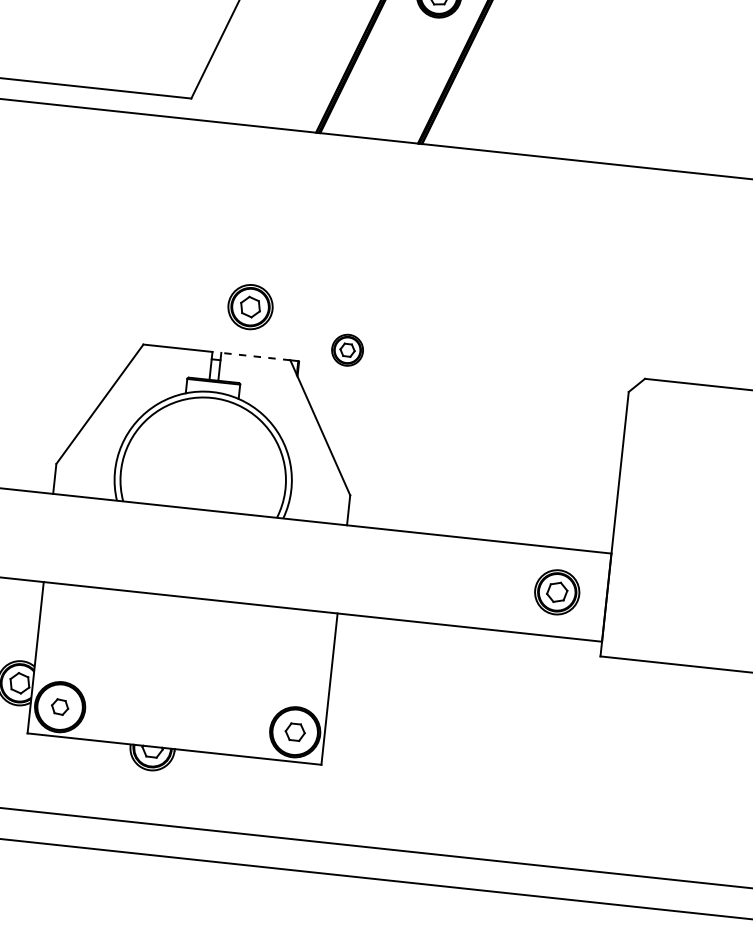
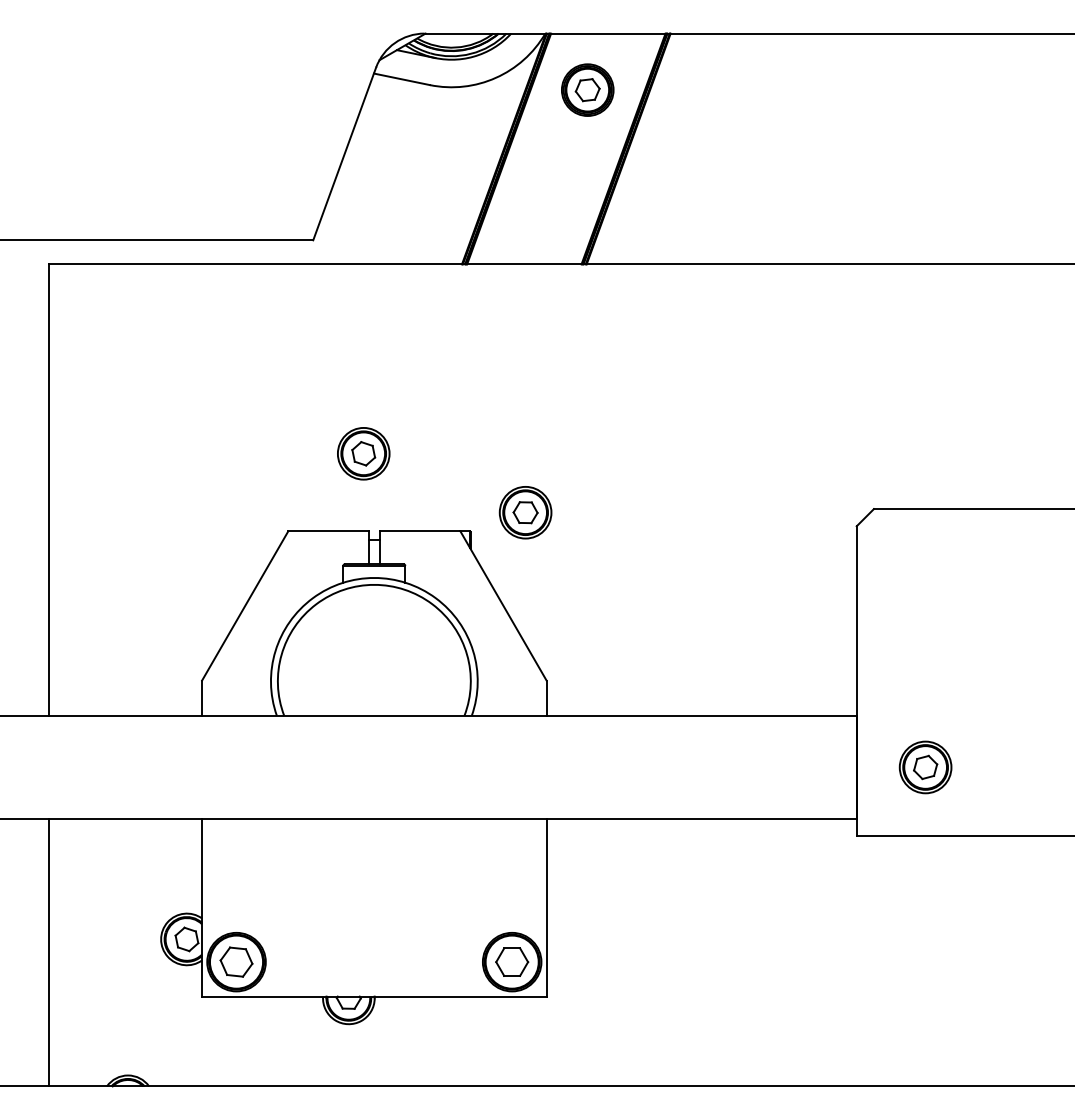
part: (250, 306) -> (363, 453), moved
part: (347, 350) -> (525, 512), size x1.43
line: (255, 356) -> (419, 531), dashed -> solid
part: (557, 592) -> (925, 767), moved
part: (60, 706) -> (236, 961), size x1.67
part: (295, 731) -> (512, 961), size x1.43

